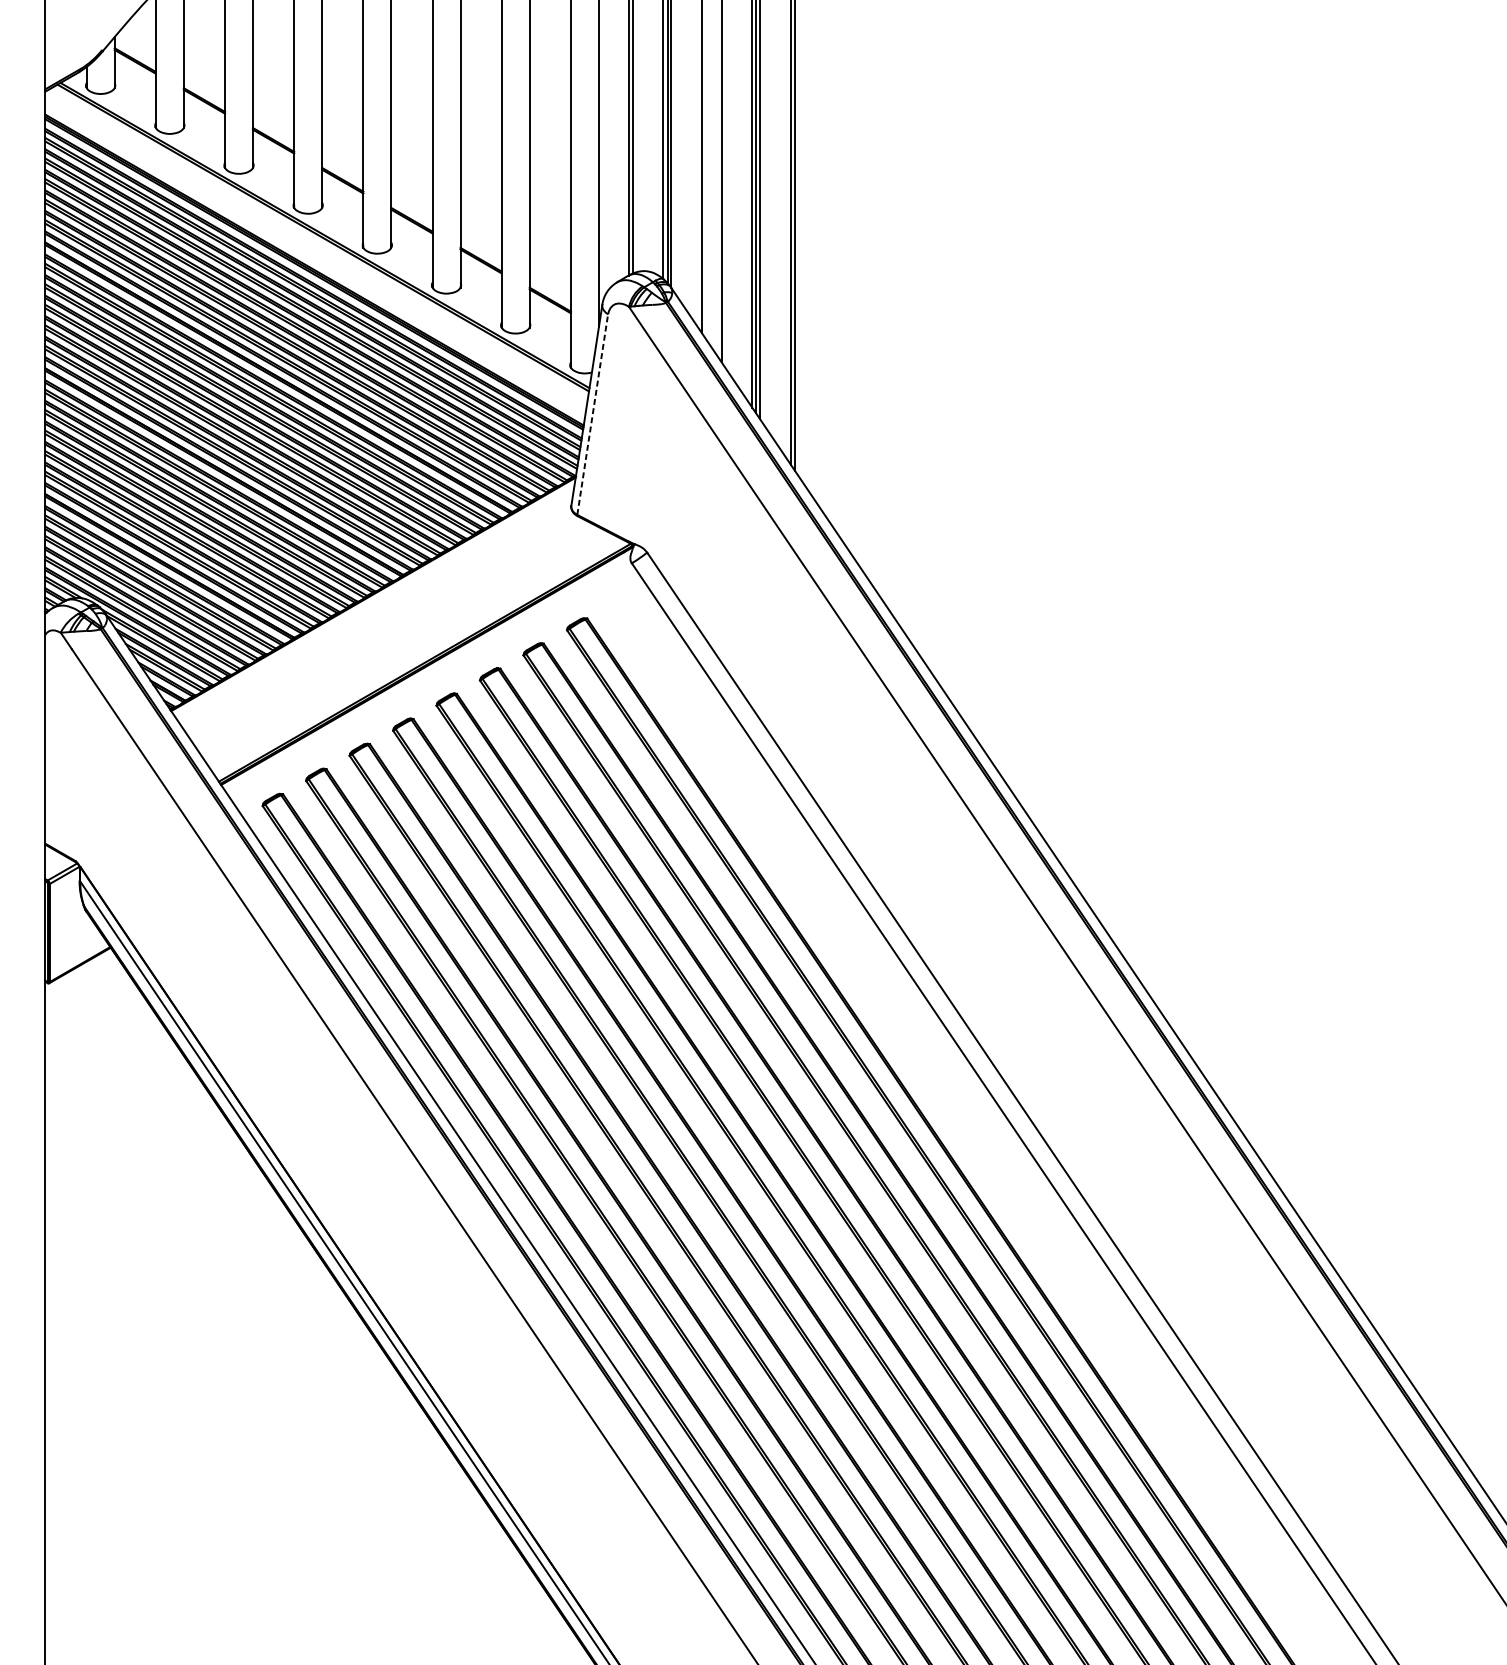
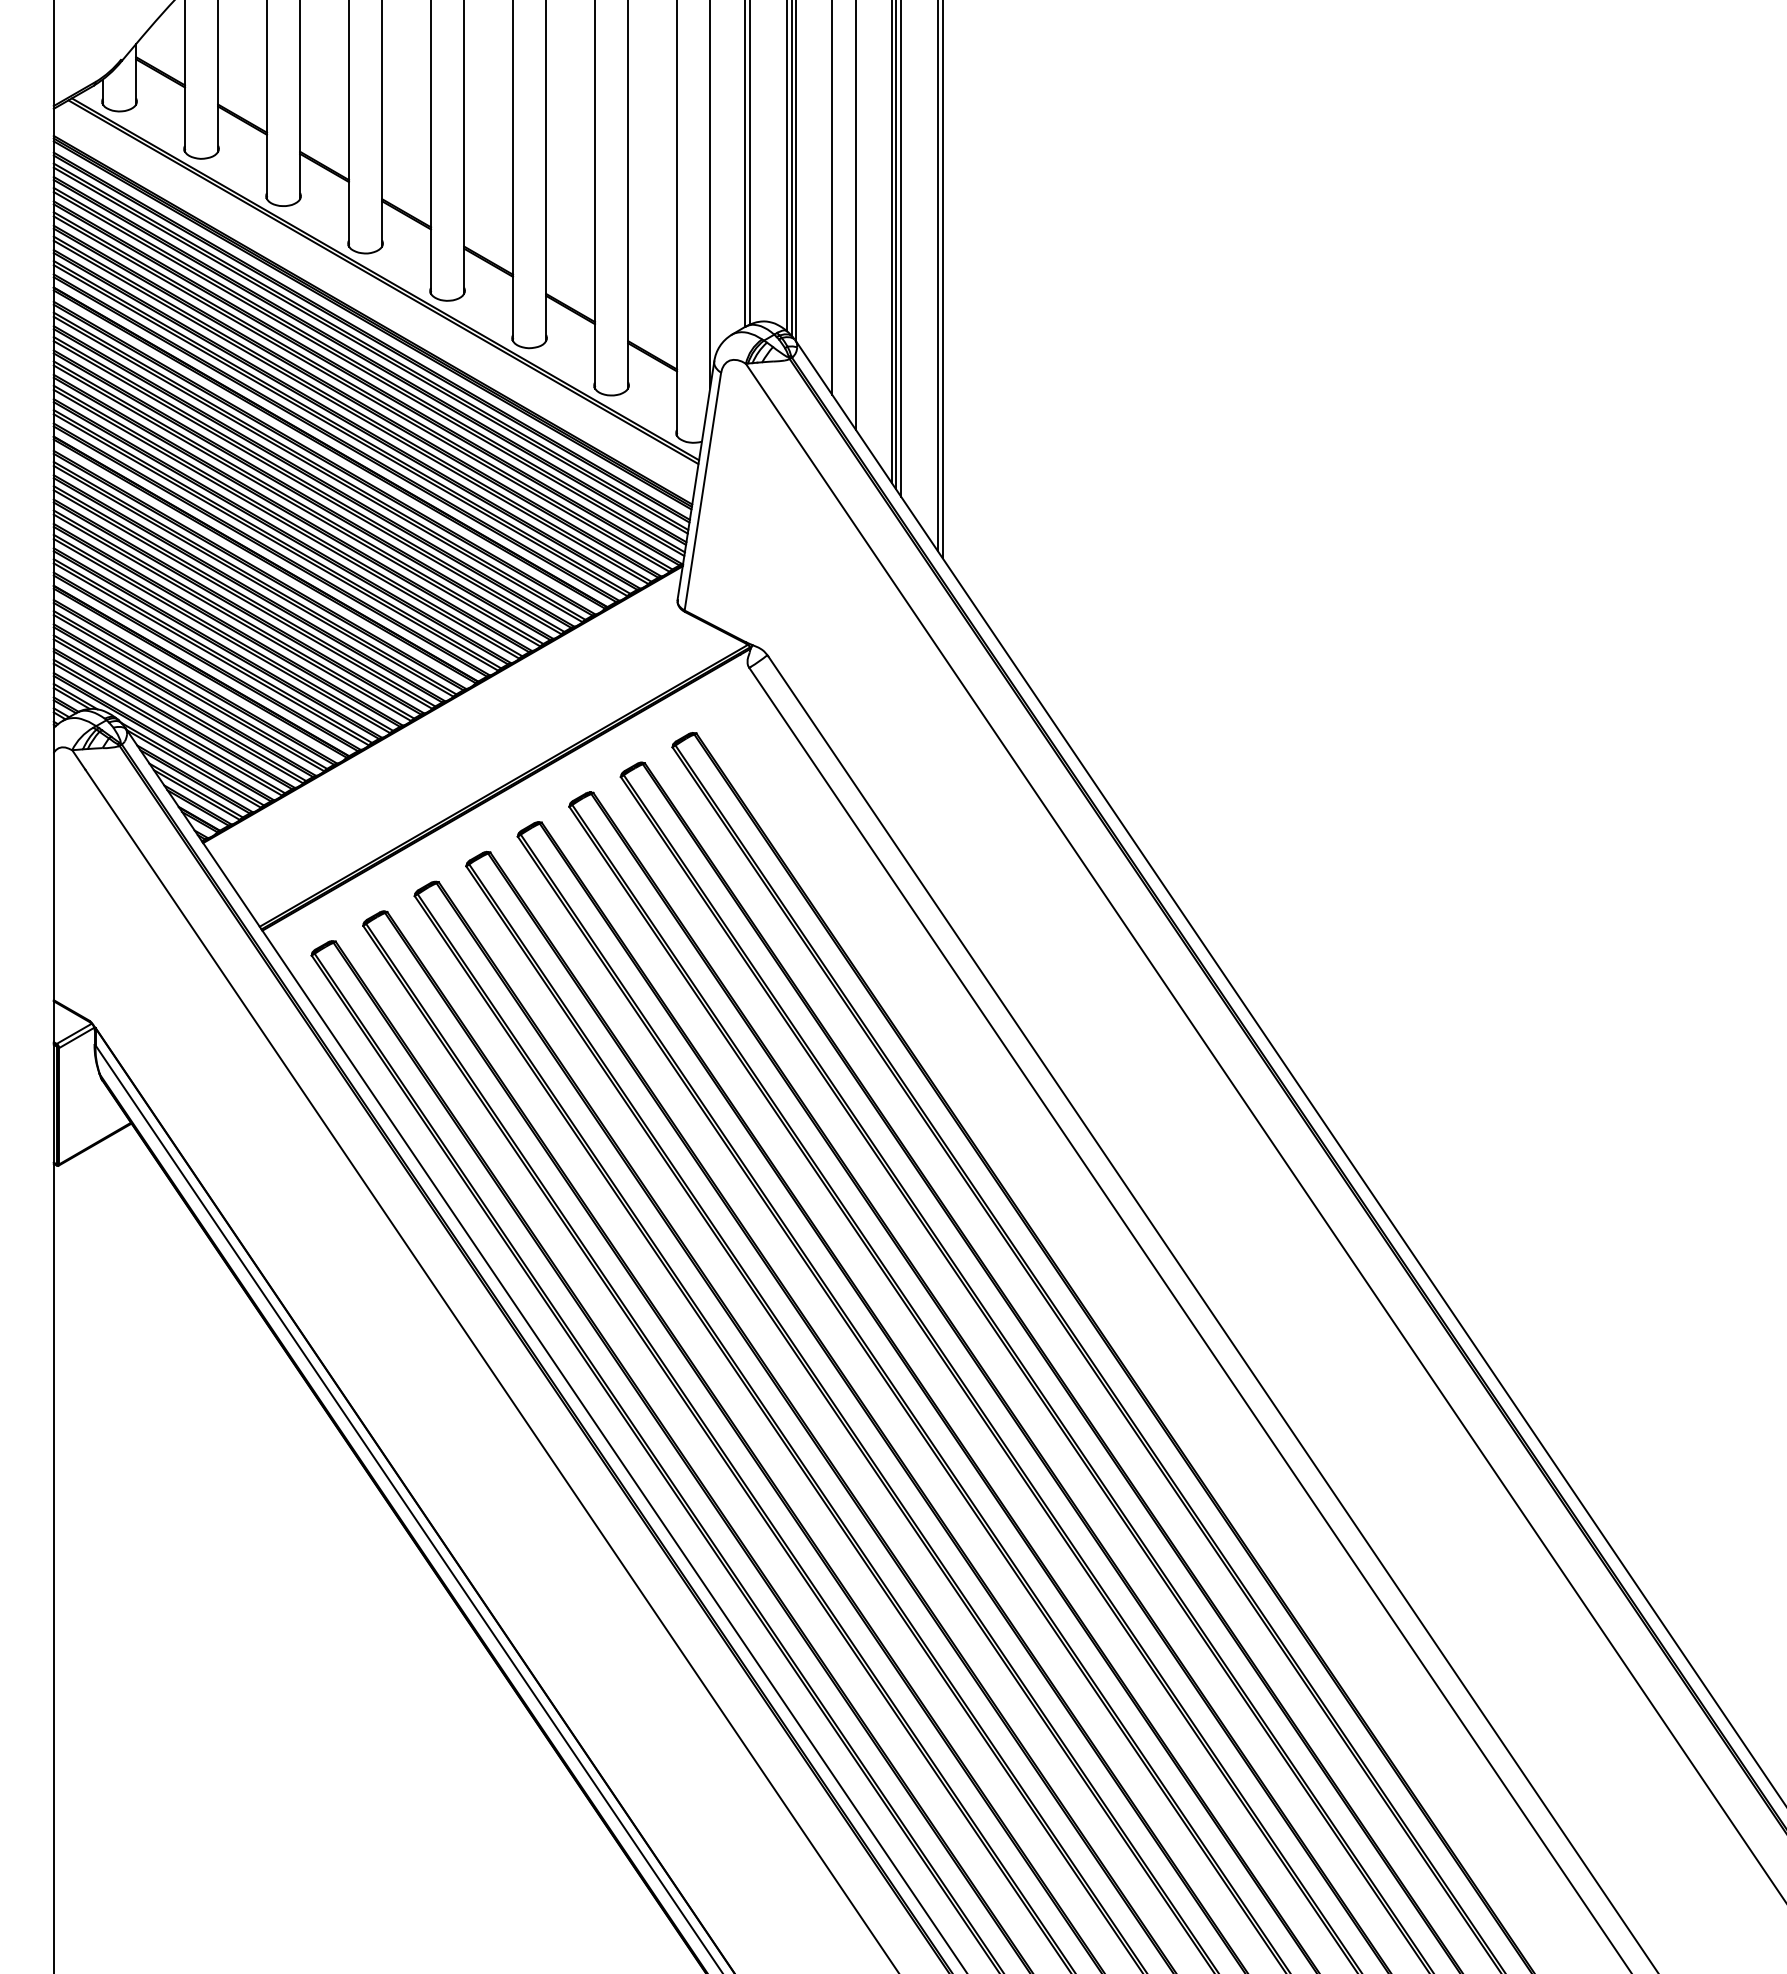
line: (592, 414) -> (702, 491), dashed -> solid

